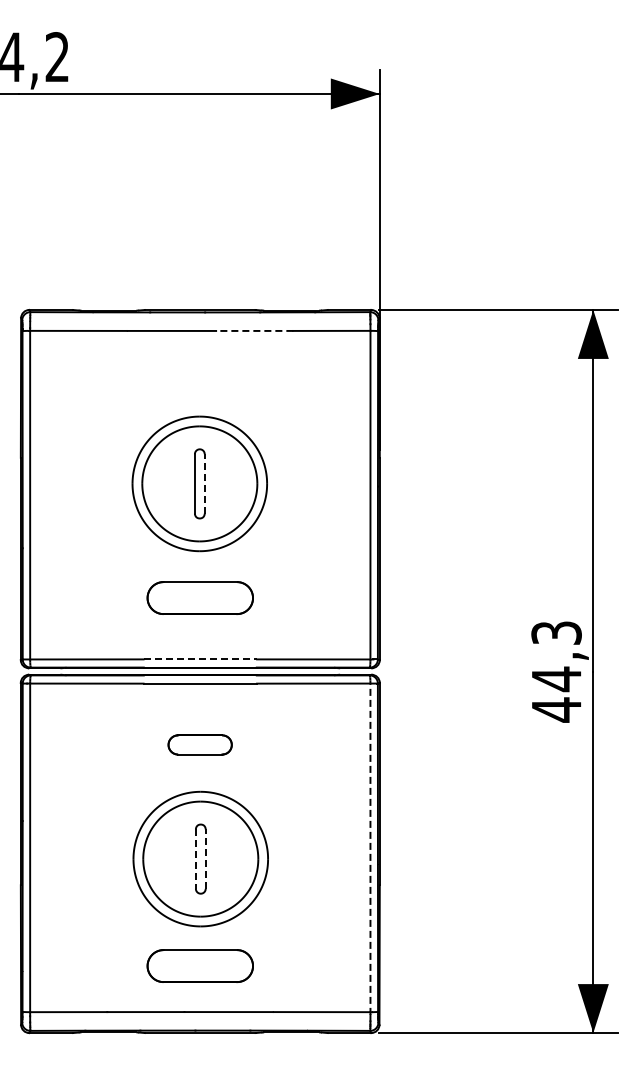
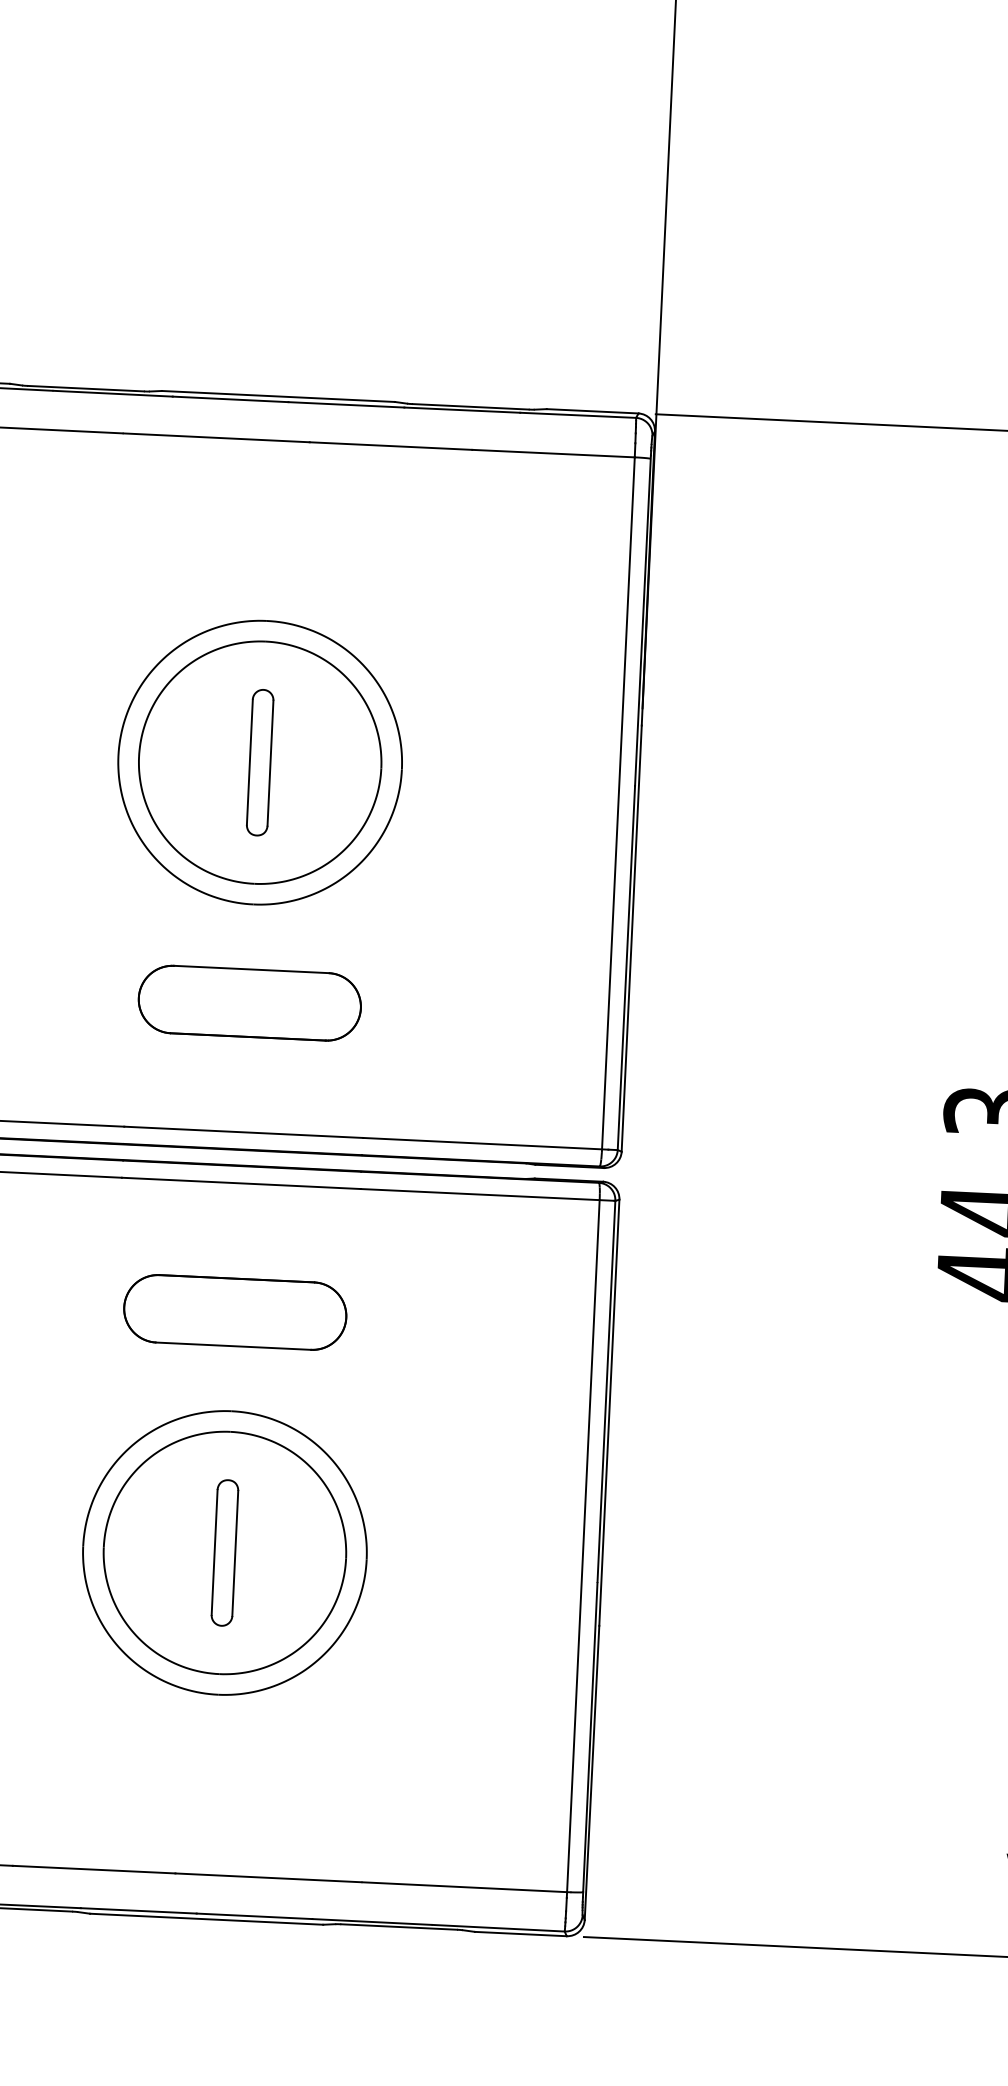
line: (254, 330) -> (390, 445), dashed -> solid
line: (204, 483) -> (270, 762), dashed -> solid
line: (200, 659) -> (244, 1132), dashed -> solid
part: (199, 744) -> (233, 1311), size x1.67
line: (370, 849) -> (583, 1549), dashed -> solid
line: (195, 859) -> (213, 1553), dashed -> solid
line: (205, 859) -> (234, 1554), dashed -> solid
part: (199, 965) -> (211, 1776), removed

